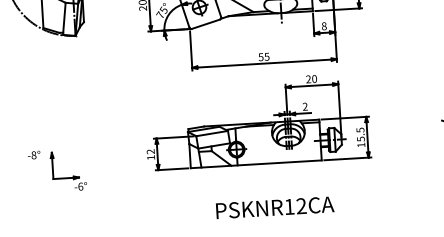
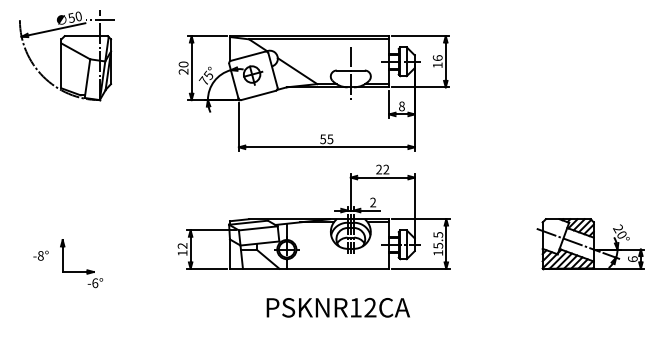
text: (314, 78) -> (386, 169), 20 -> 22
text: (33, 155) -> (40, 255), moved
text: (274, 207) -> (337, 307), moved

